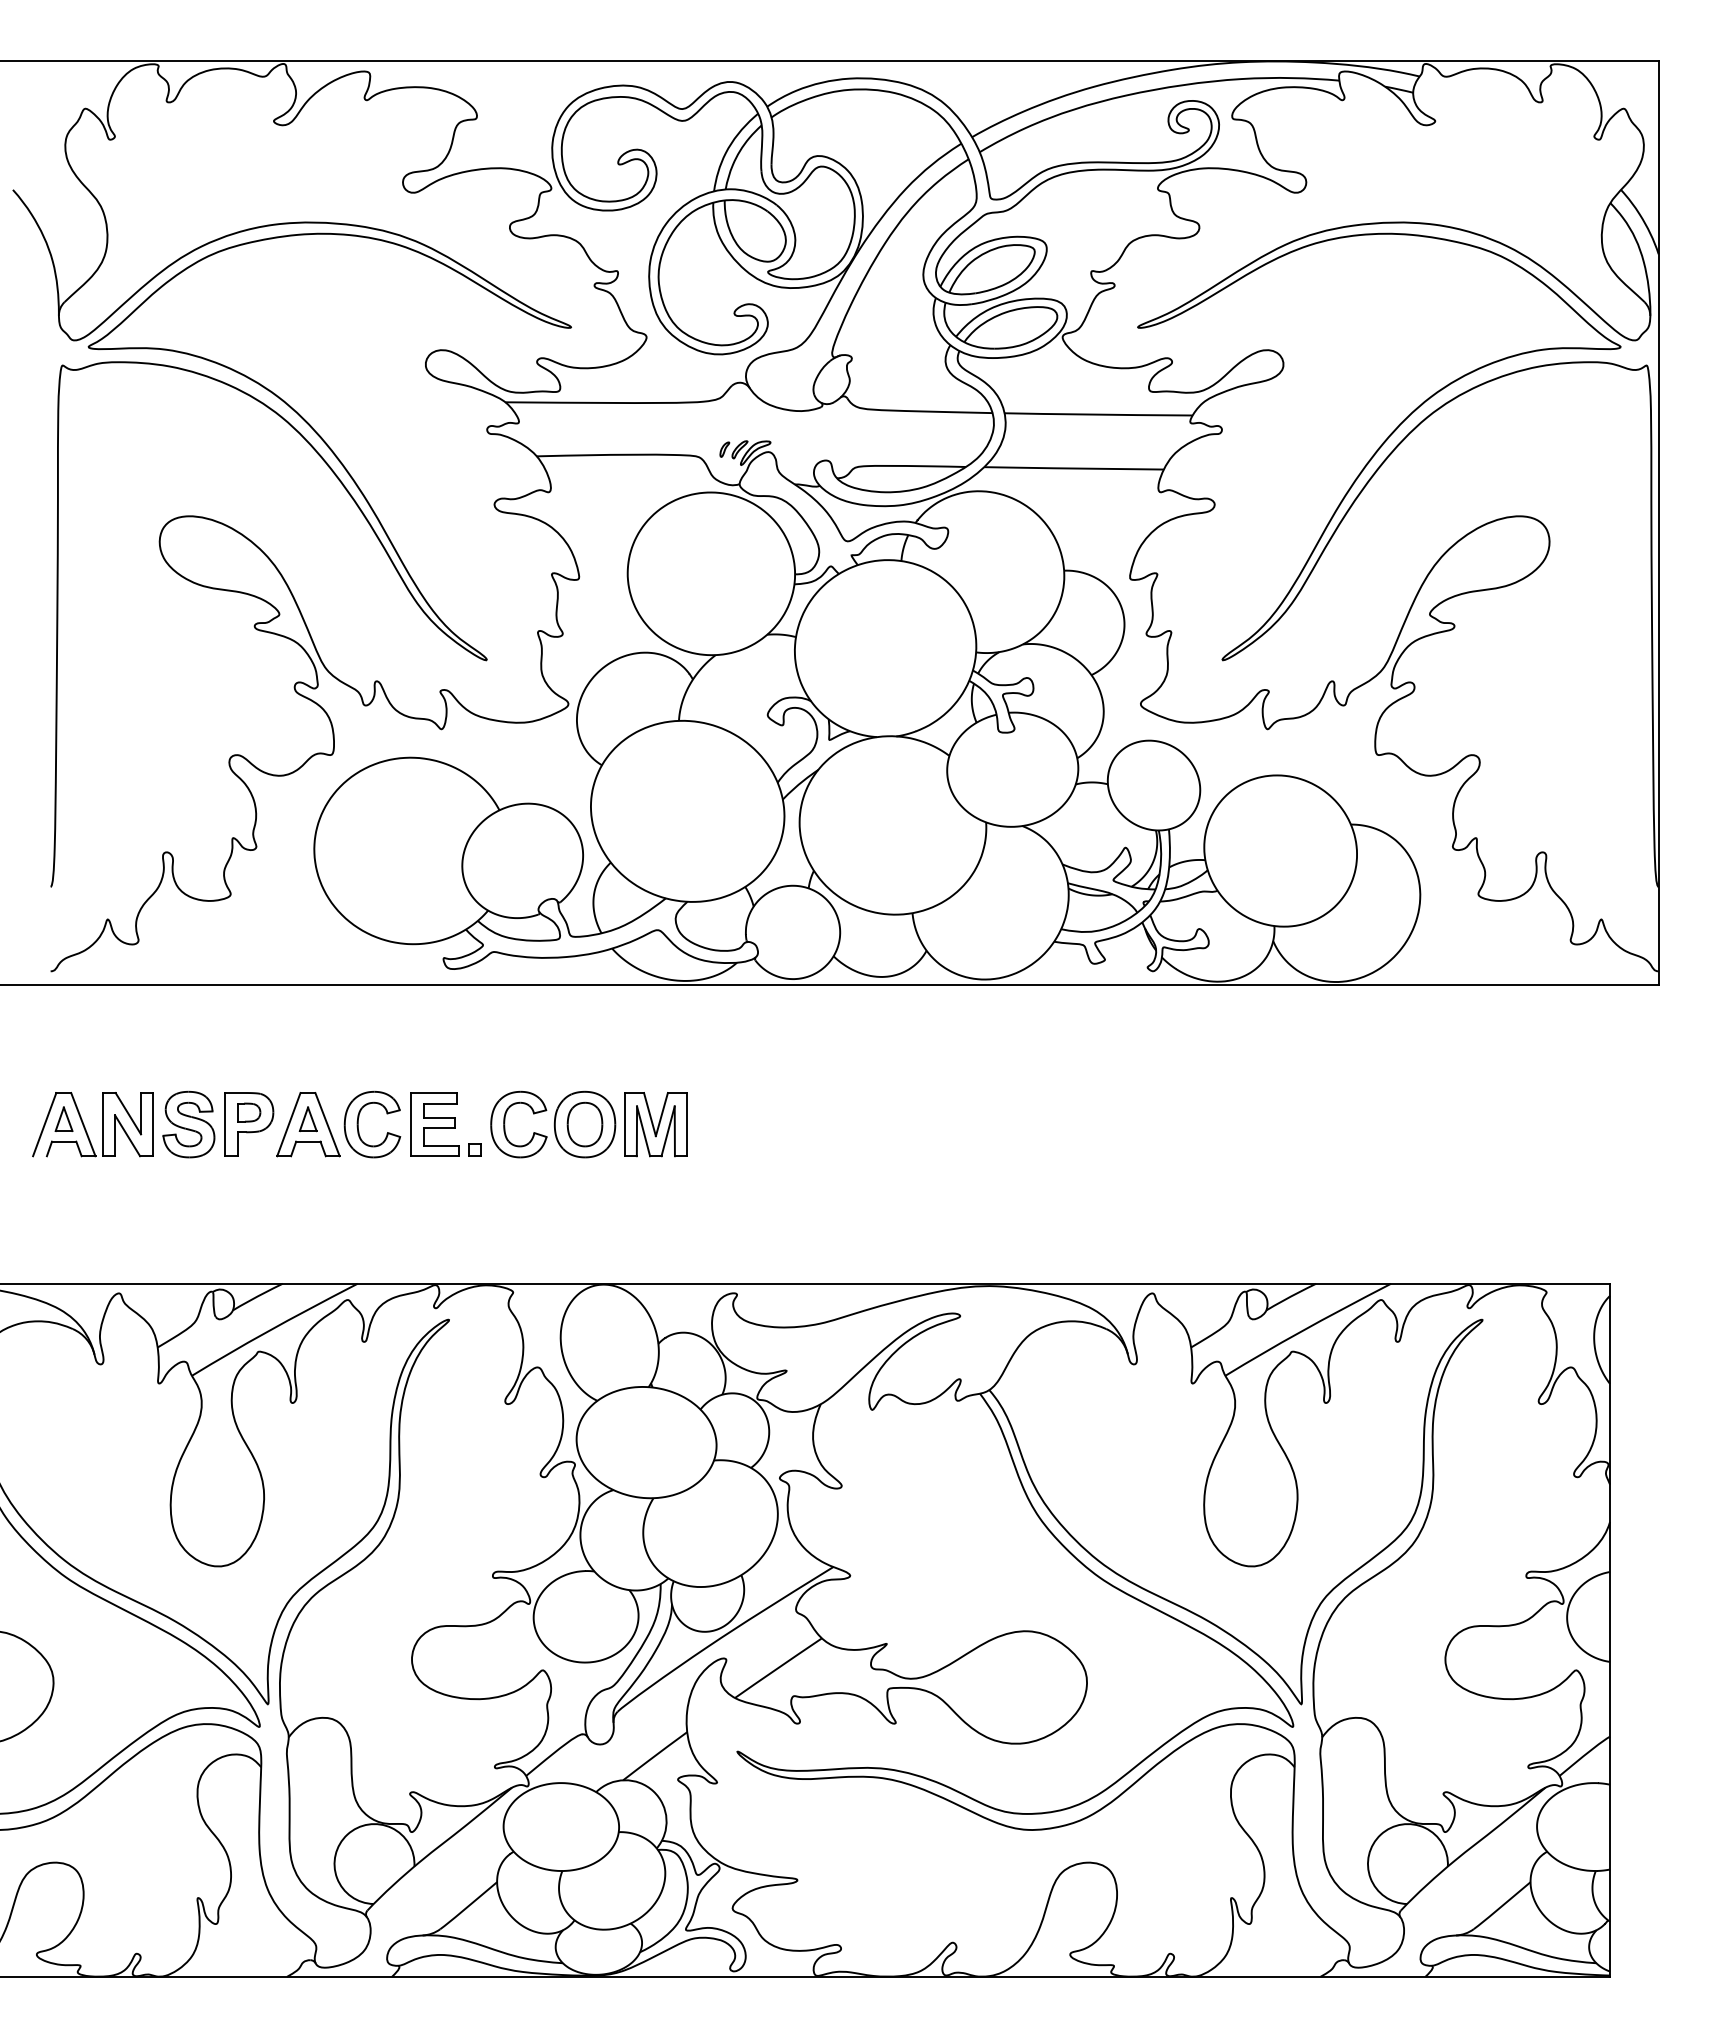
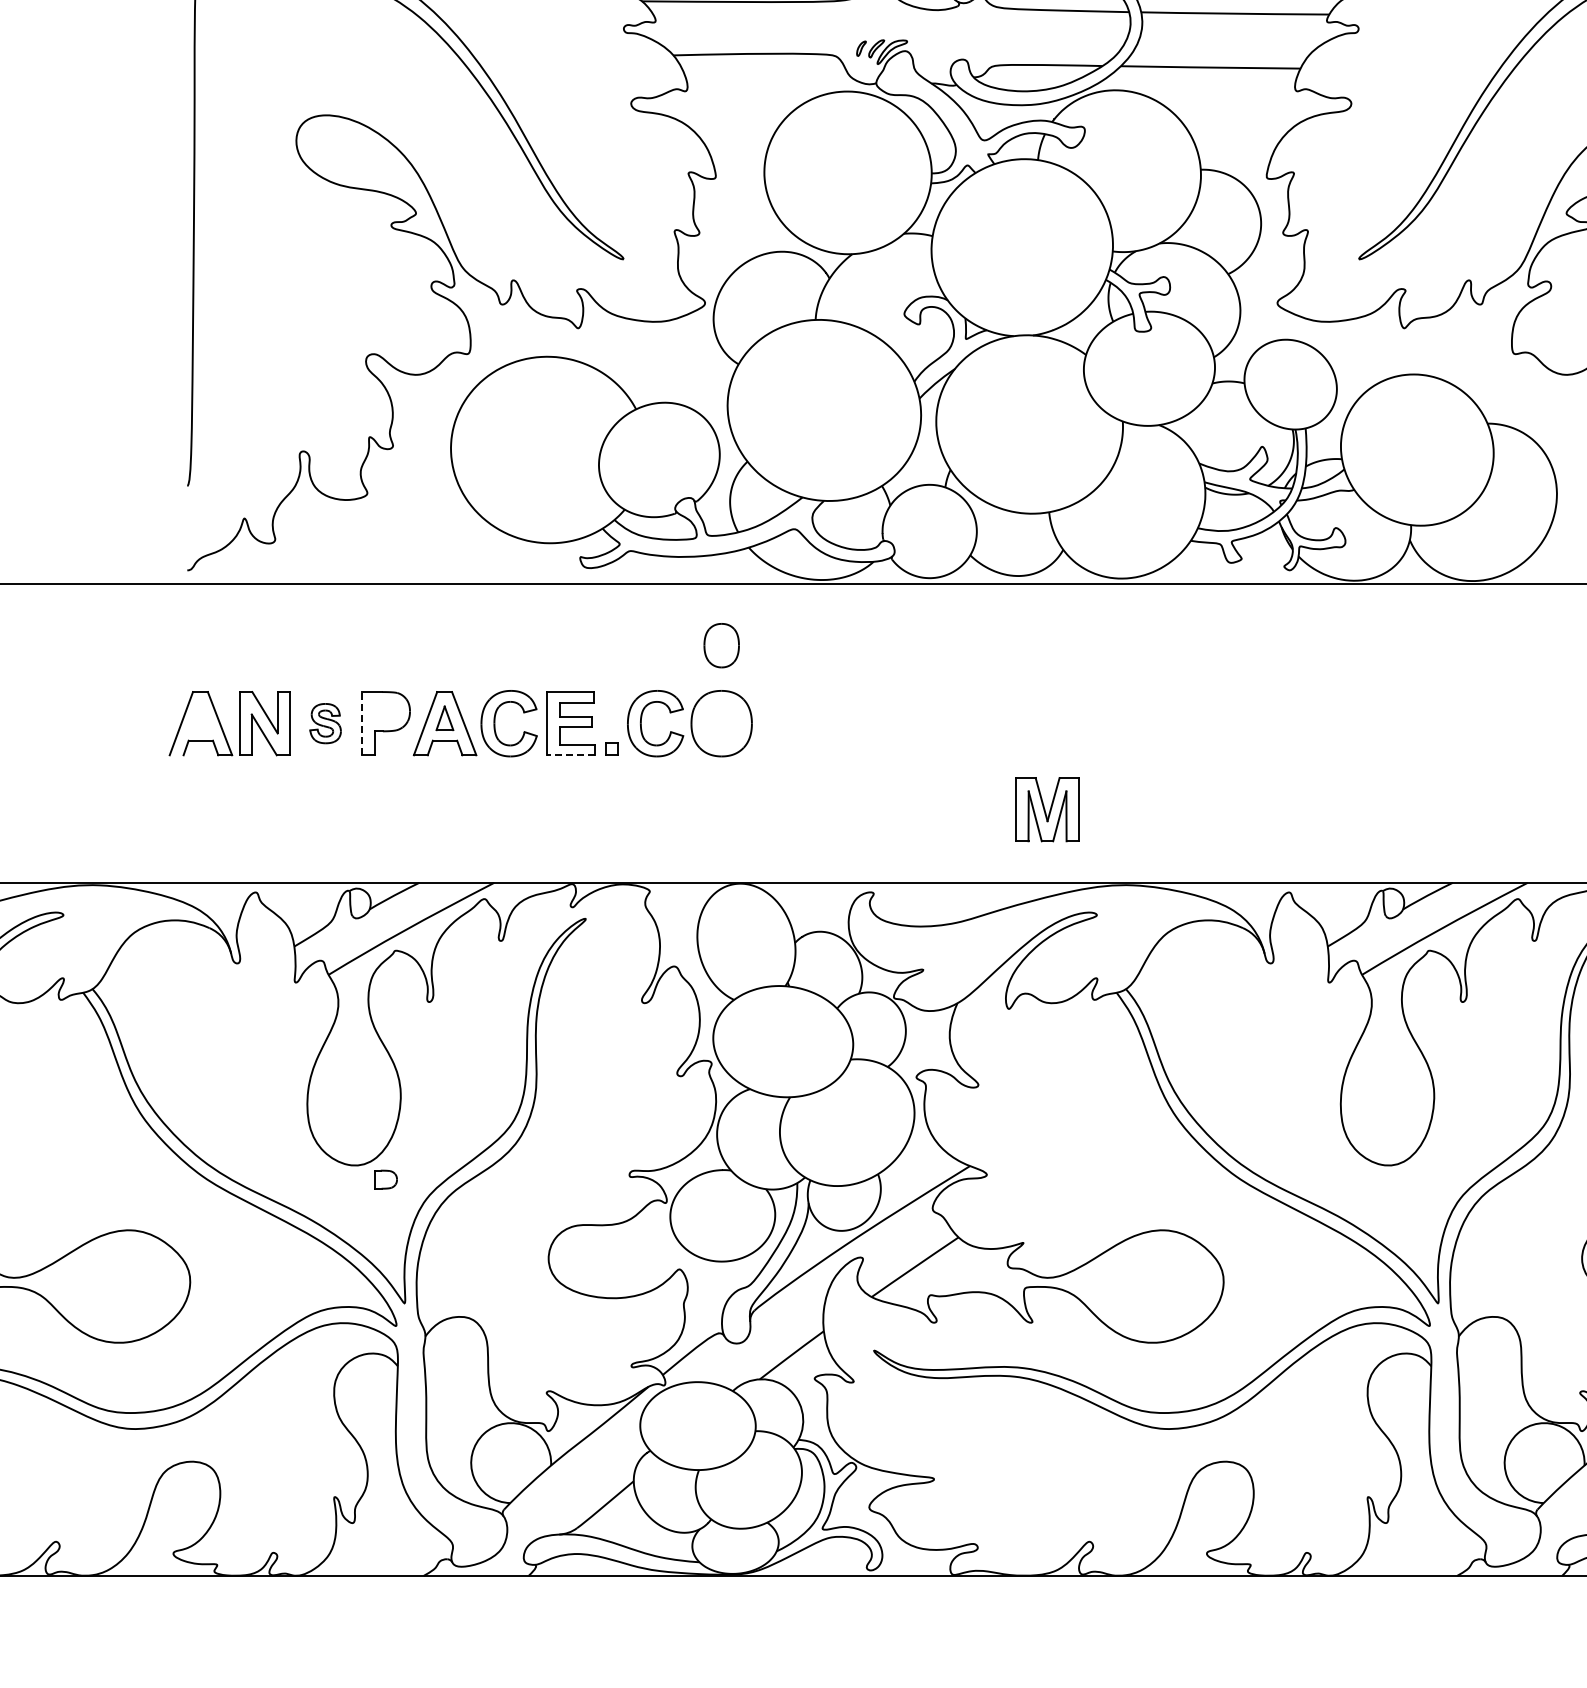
part: (249, 1112) -> (386, 1179), moved
part: (63, 1118) -> (200, 717), removed
part: (188, 1124) -> (325, 723), size x0.6
line: (225, 1124) -> (362, 723), solid -> dashed
part: (584, 1124) -> (721, 645), moved
part: (655, 1124) -> (1047, 809), moved
line: (434, 1156) -> (571, 755), solid -> dashed

